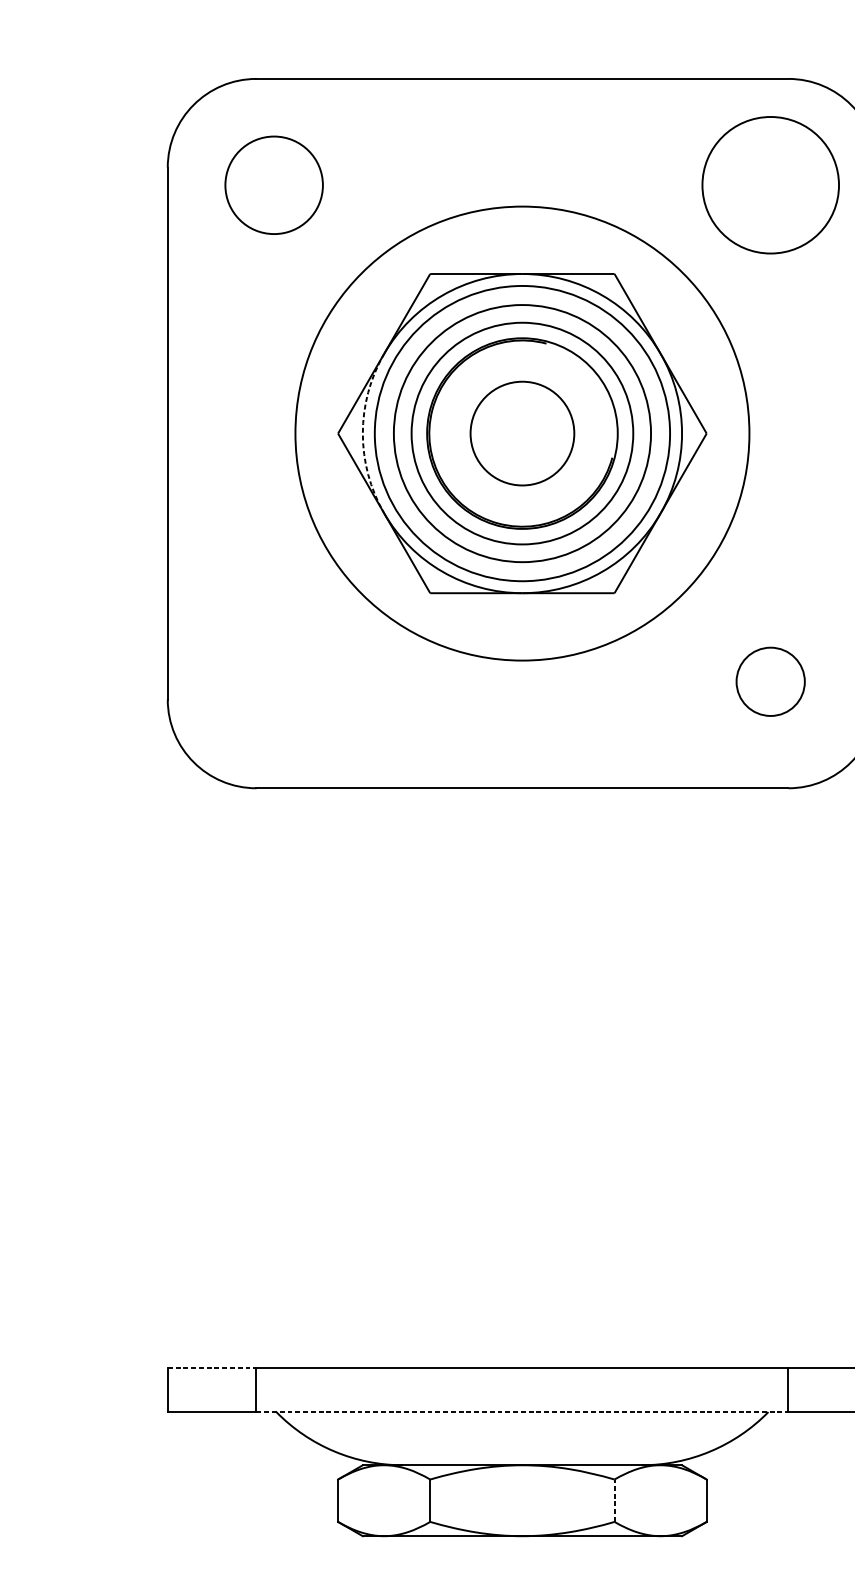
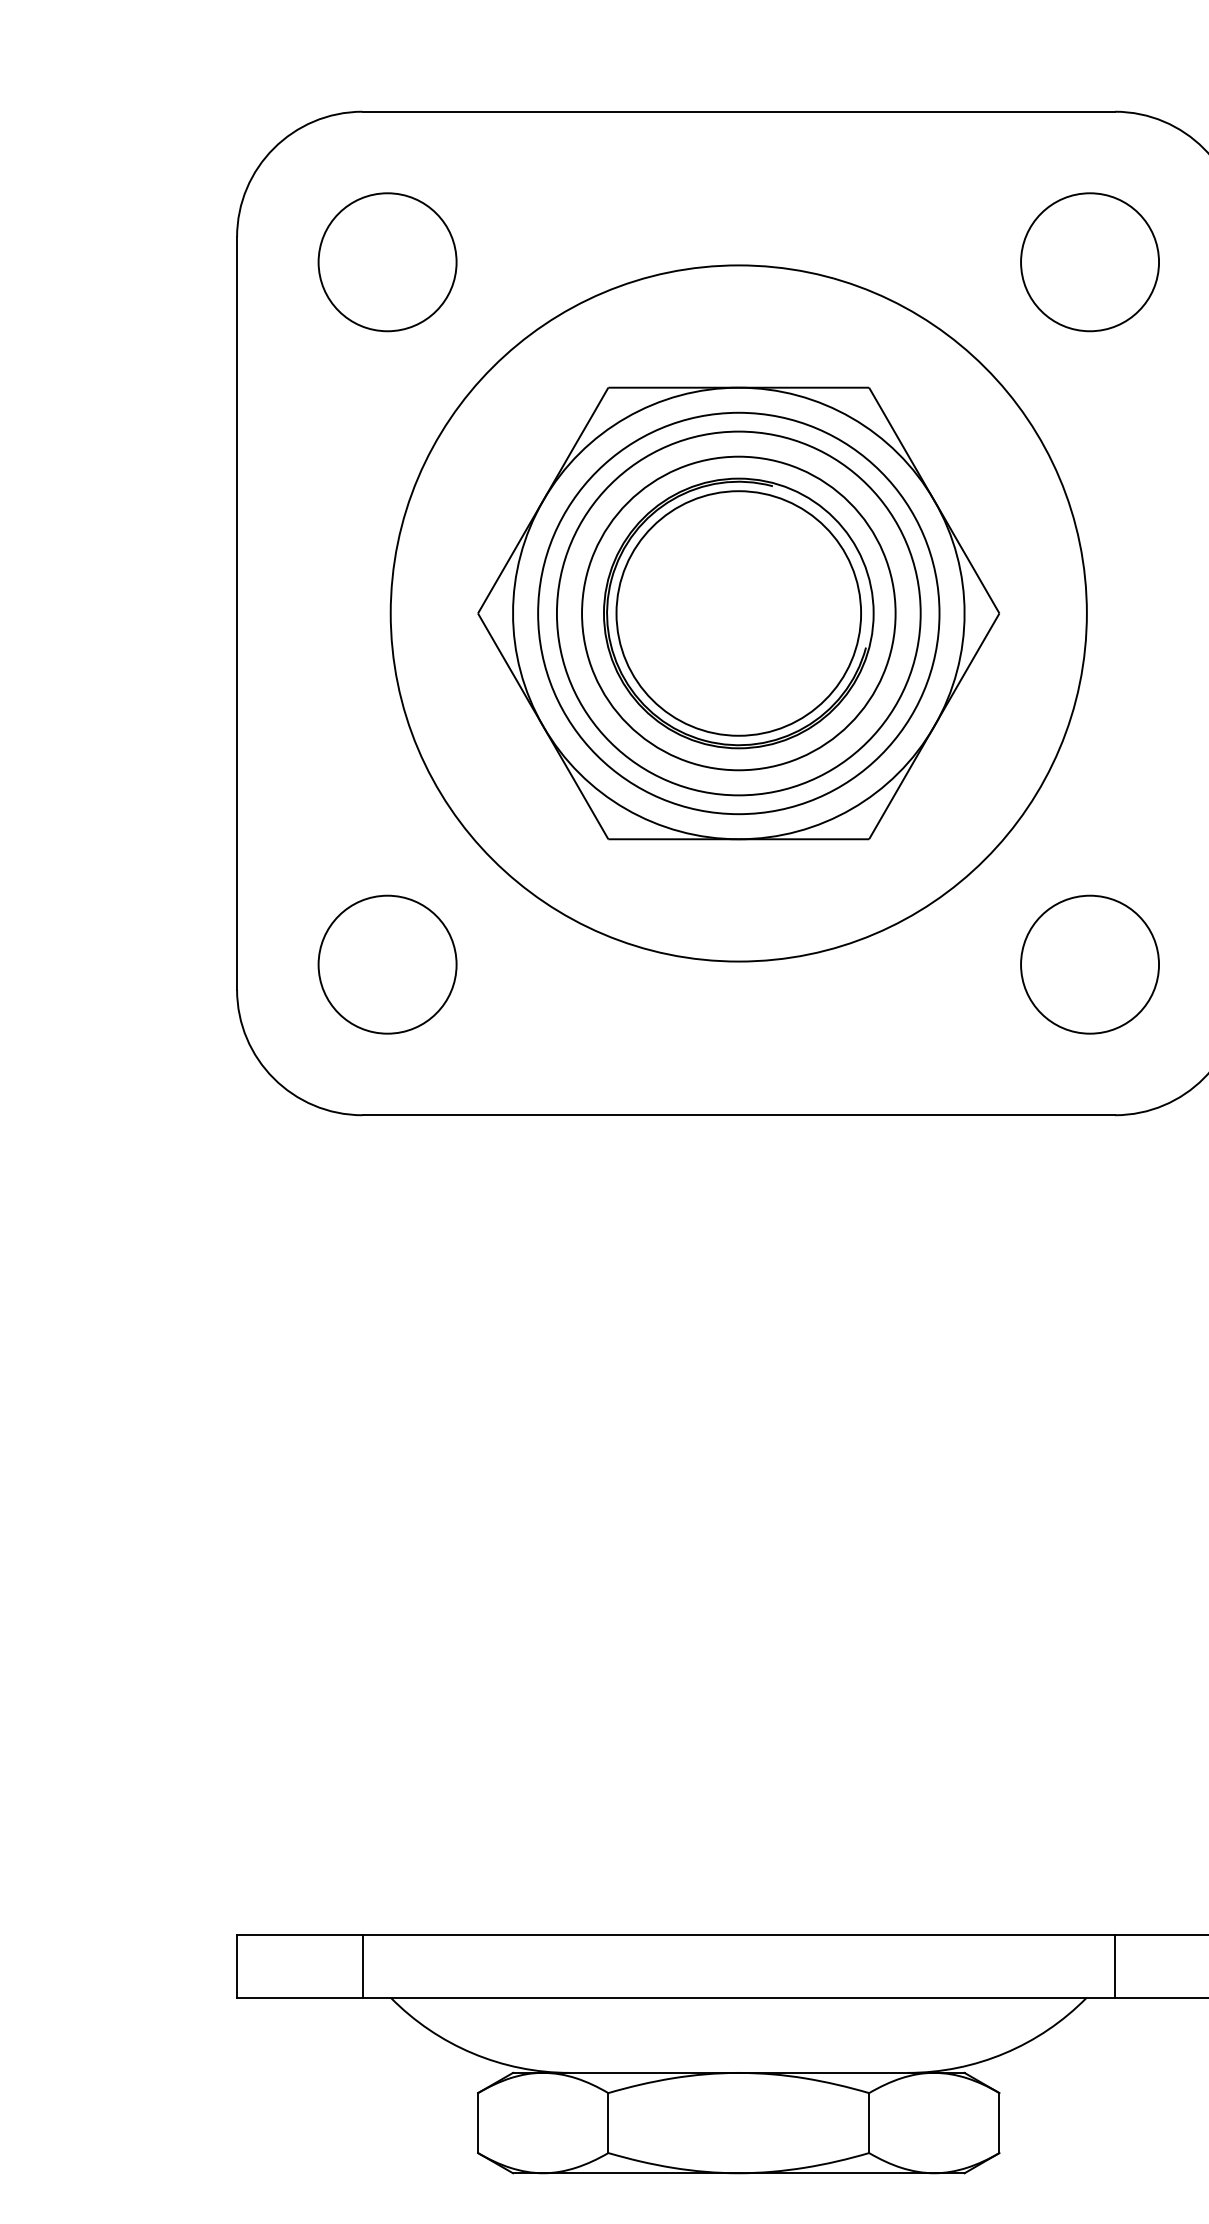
circle: (770, 185) -> (1089, 262), size x0.71
arc: (363, 433) -> (513, 613), dashed -> solid
circle: (522, 433) -> (738, 613), size x0.62
circle: (522, 433) -> (738, 613), size x1.67
circle: (522, 433) -> (738, 613), size x1.67
circle: (274, 681) -> (387, 964), added
circle: (770, 681) -> (1089, 964), size x1.43
line: (211, 1367) -> (299, 1934), dashed -> solid
line: (522, 1411) -> (739, 1997), dashed -> solid
line: (614, 1501) -> (869, 2123), dashed -> solid

